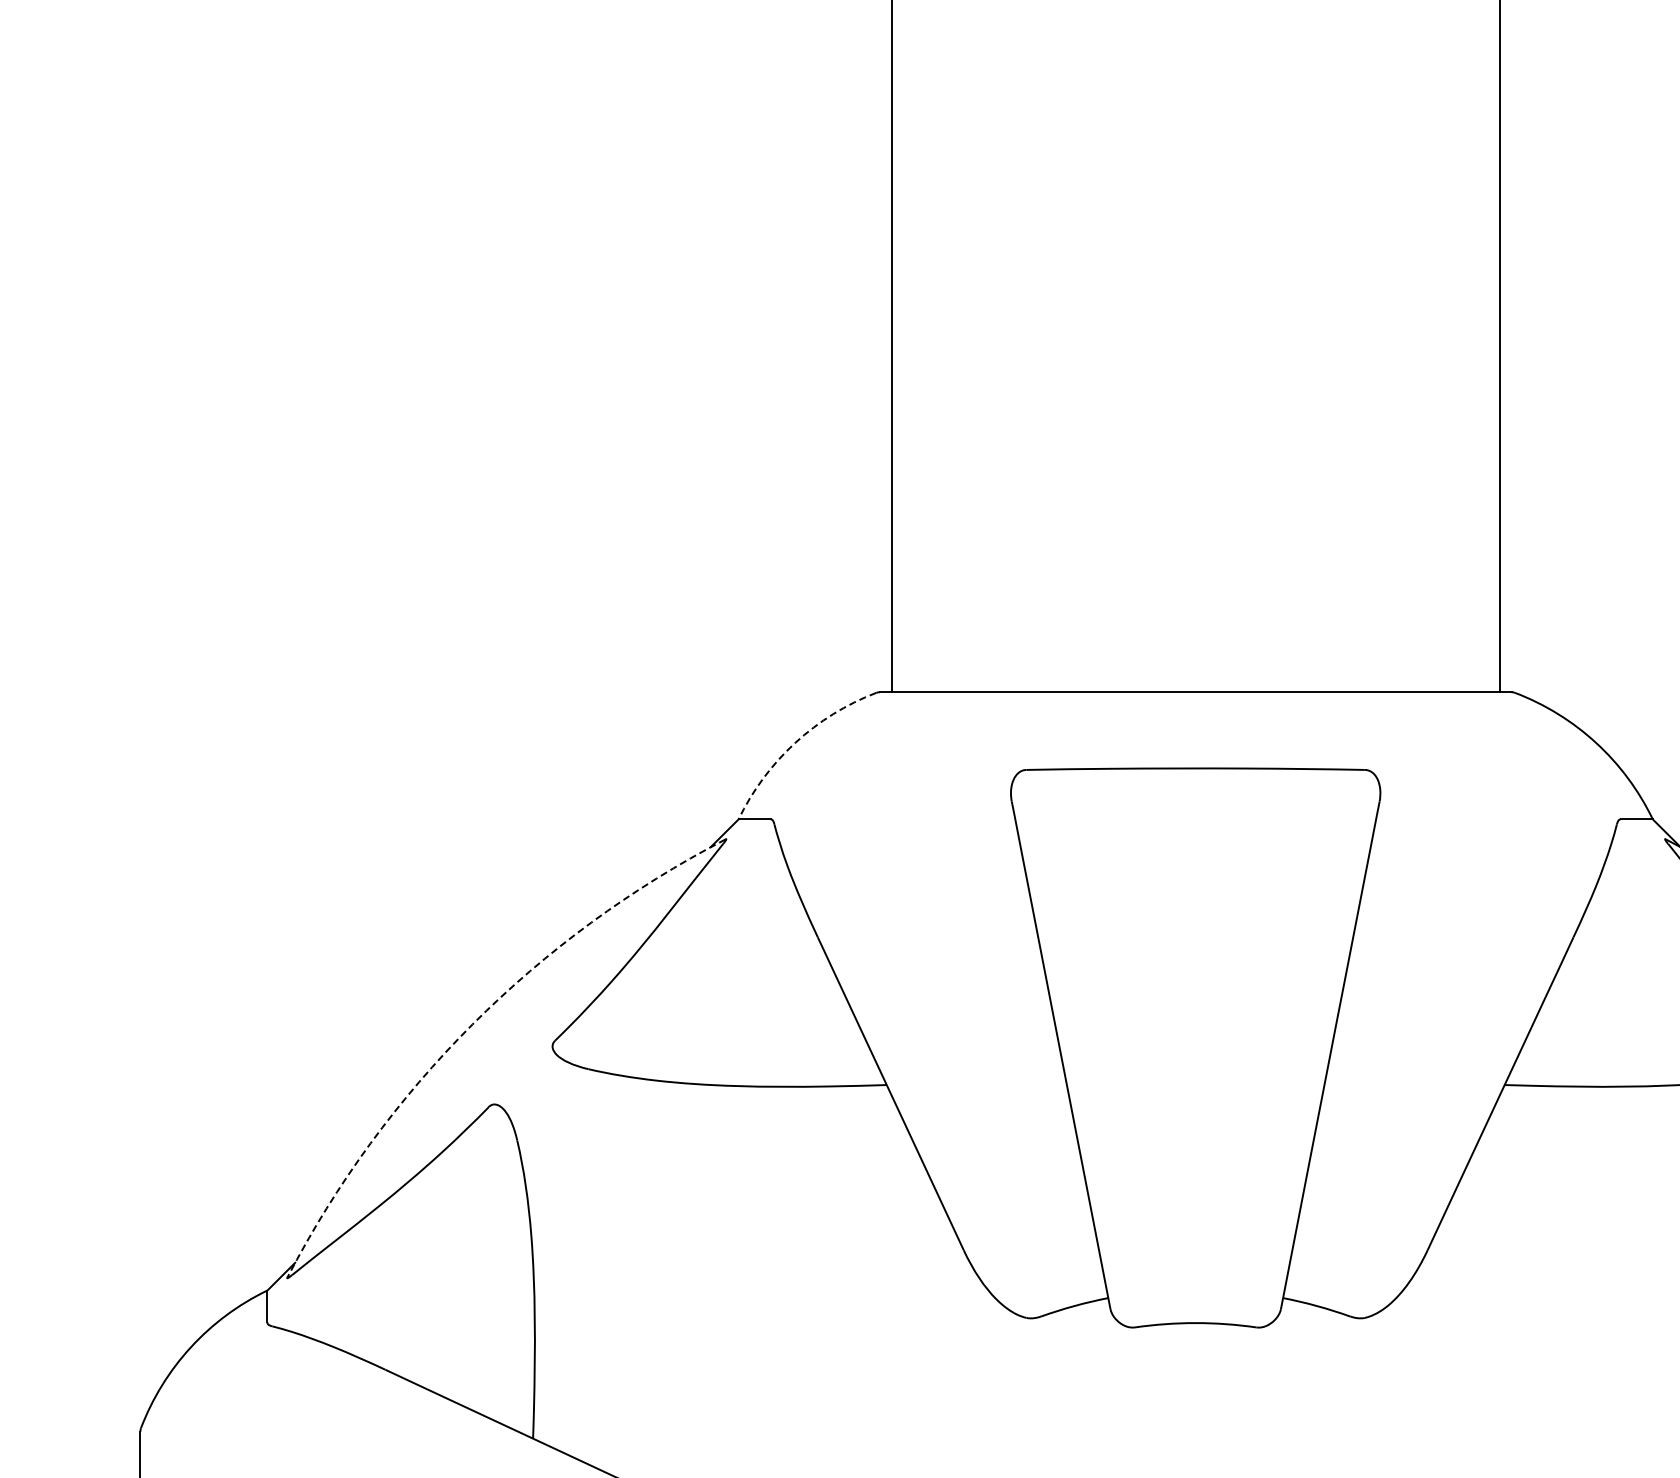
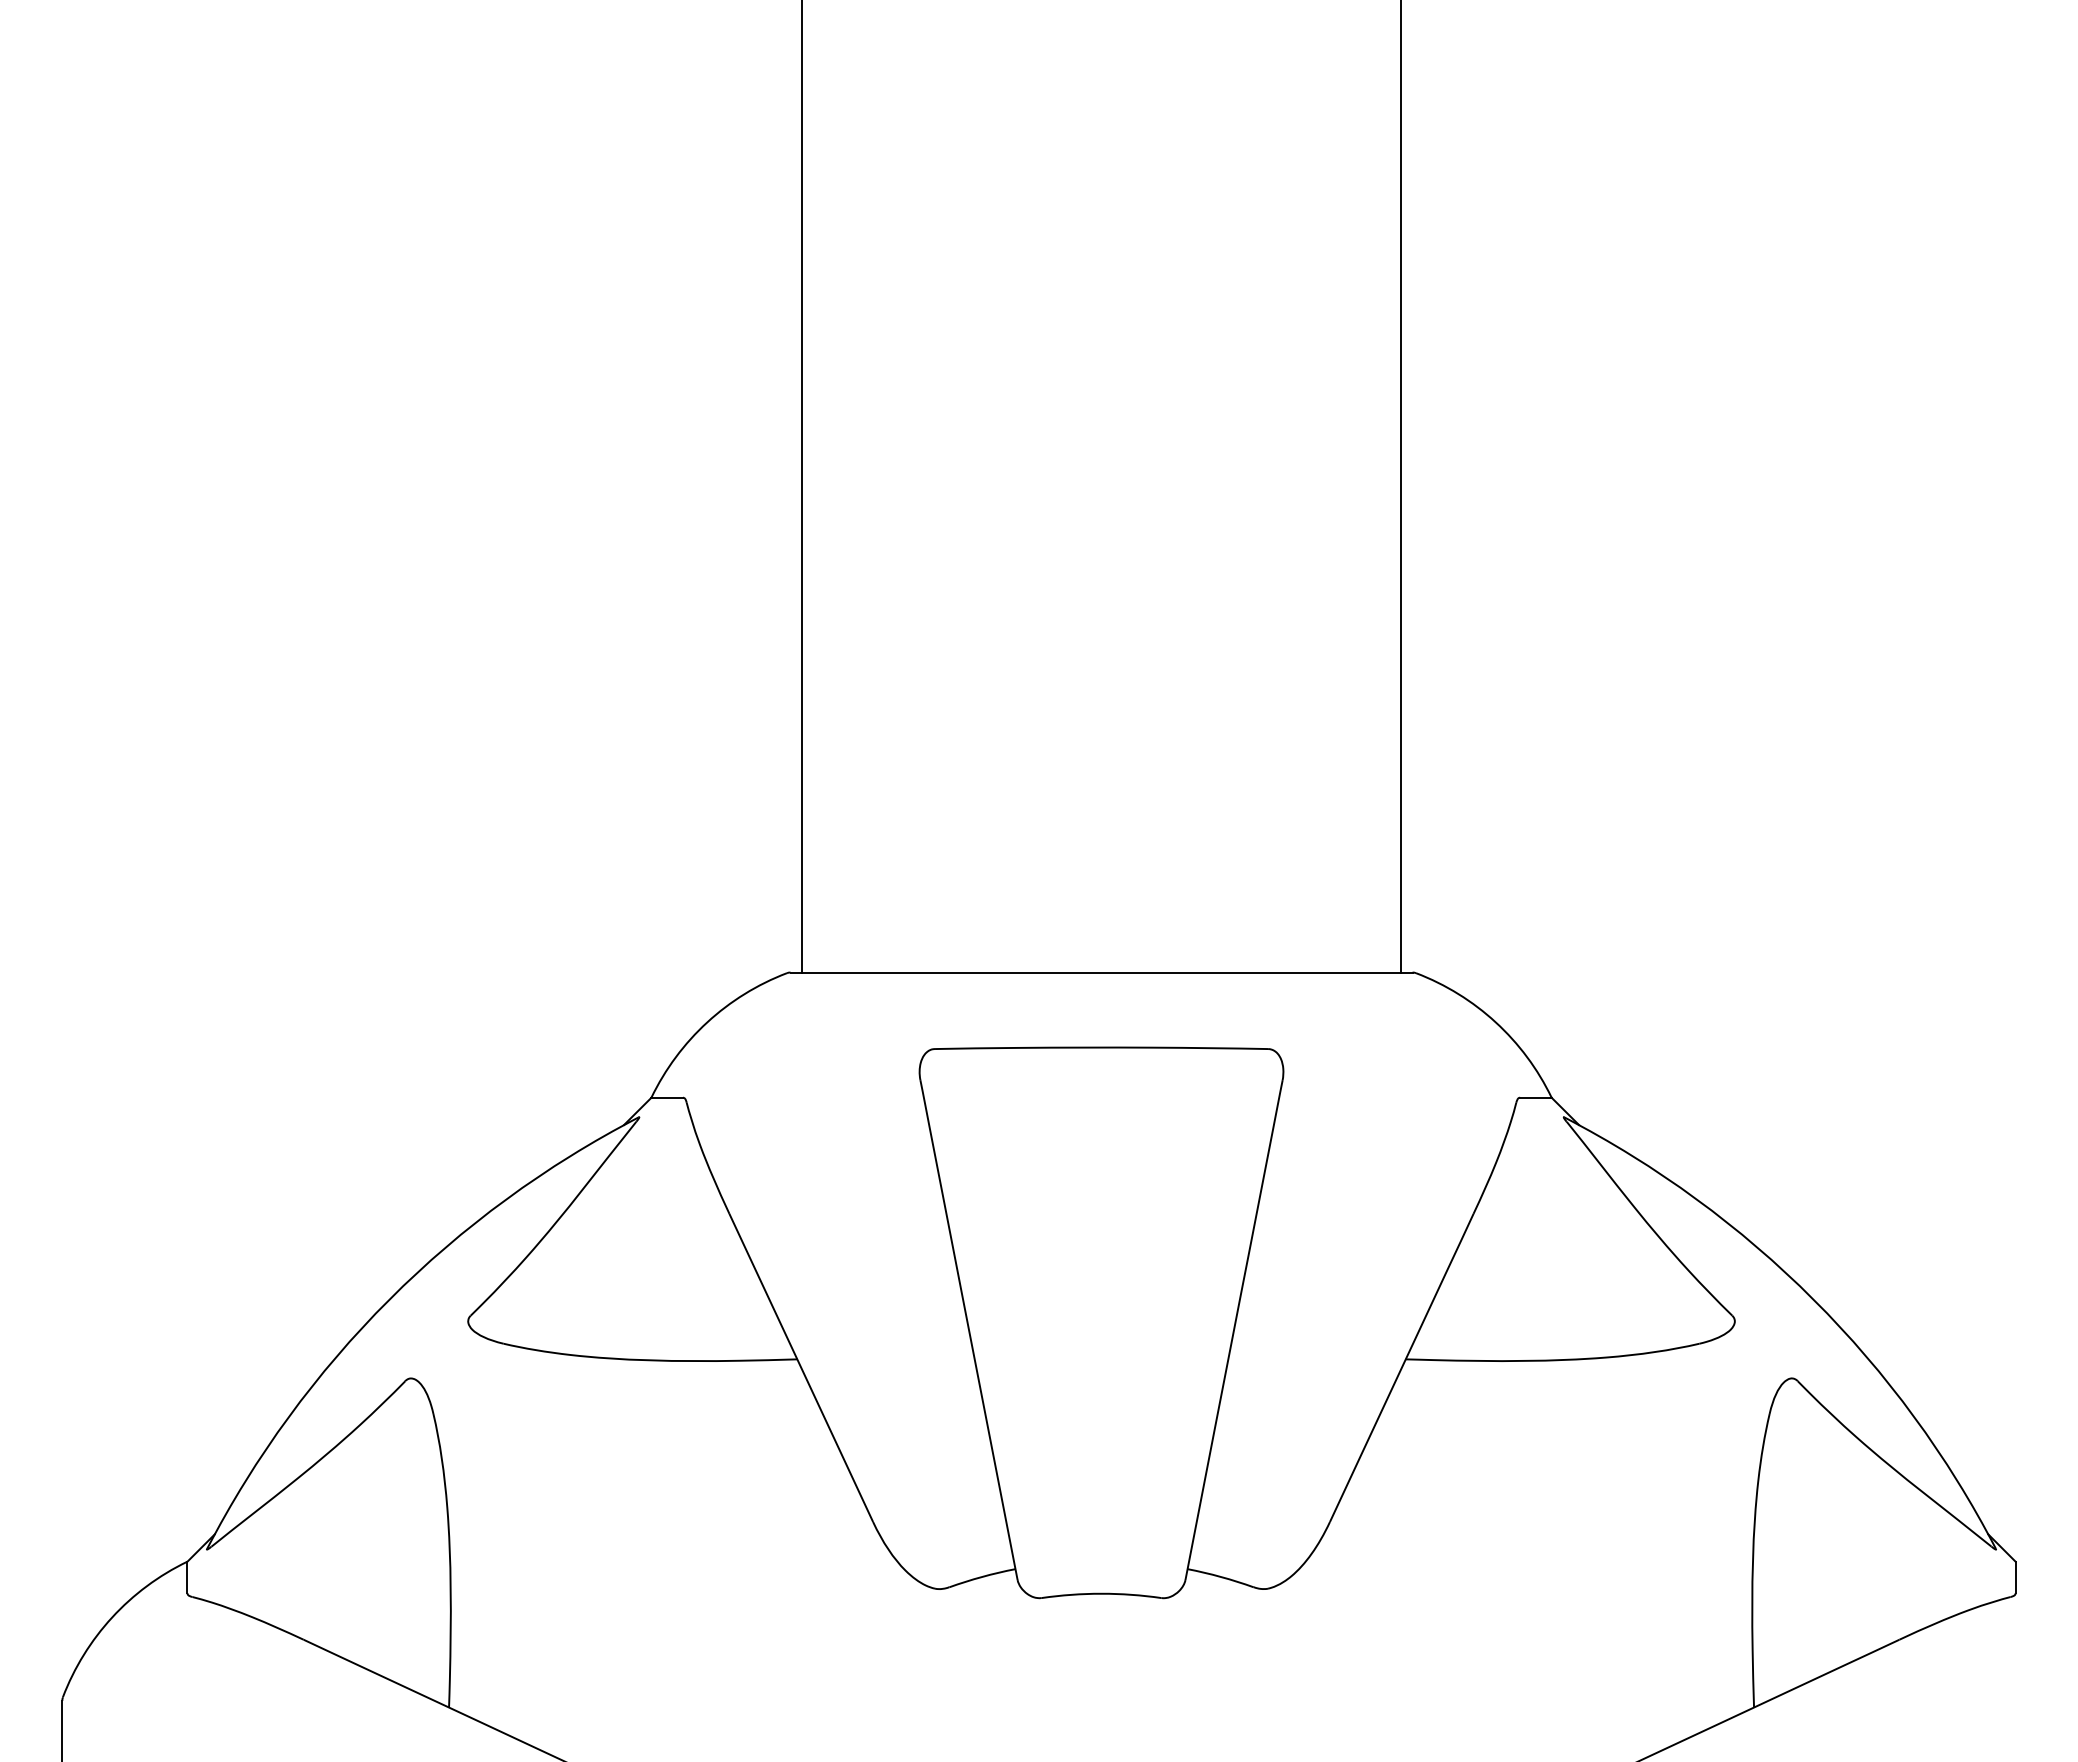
arc: (795, 742) -> (707, 1022), dashed -> solid
arc: (472, 1024) -> (389, 1299), dashed -> solid

